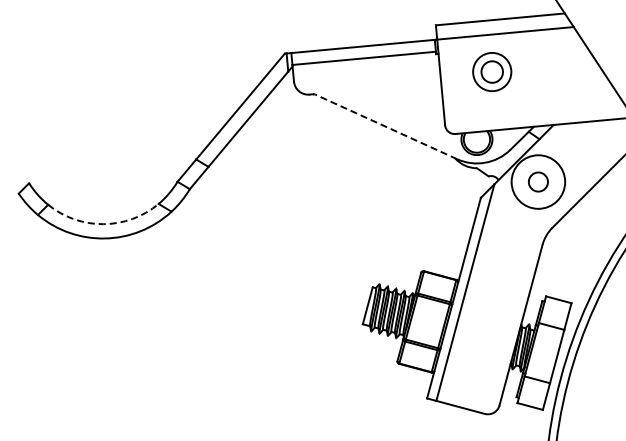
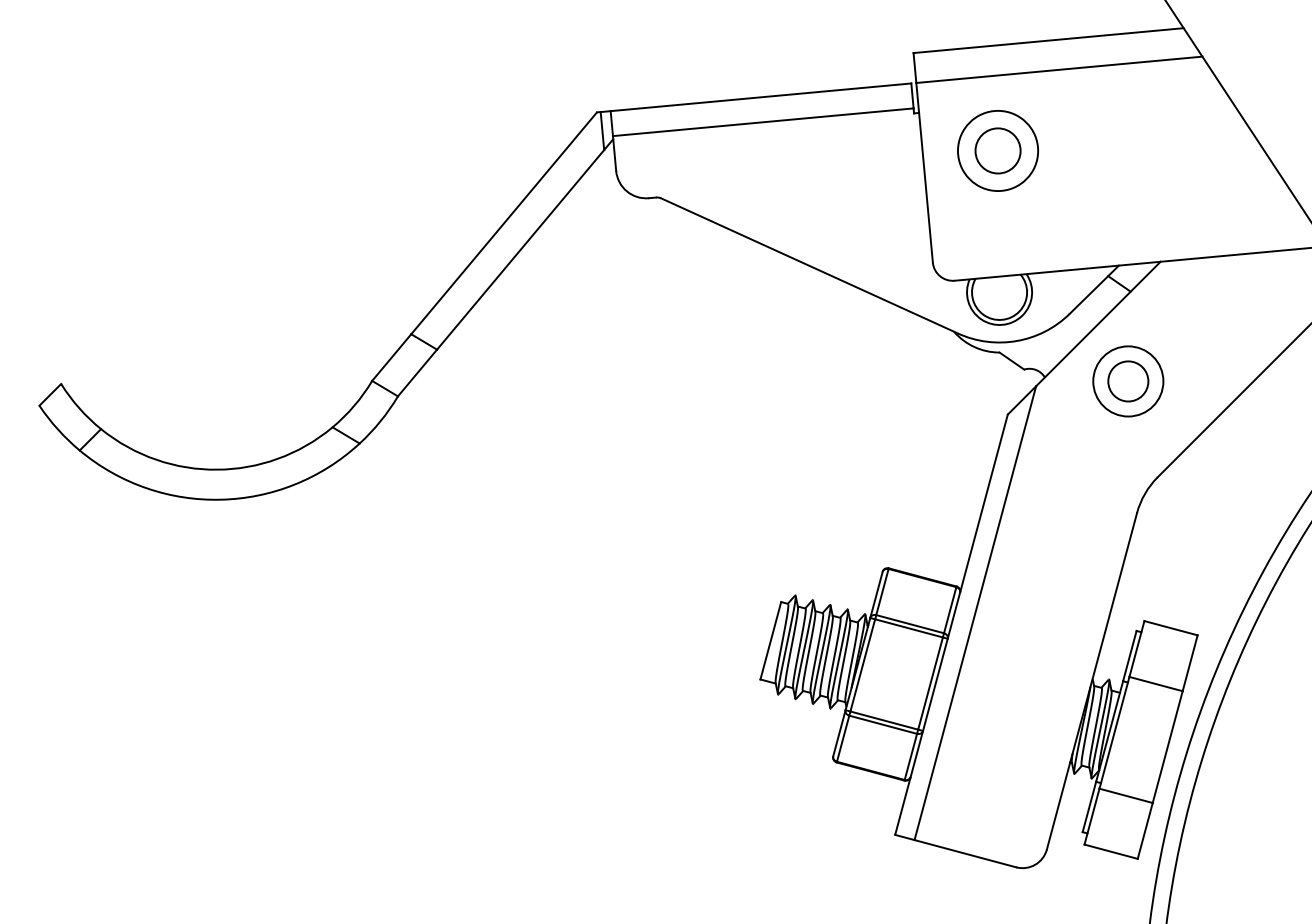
part: (492, 72) -> (998, 151), moved
line: (386, 126) -> (810, 265), dashed -> solid
circle: (538, 181) -> (1128, 380), size x0.62
arc: (103, 224) -> (216, 470), dashed -> solid

